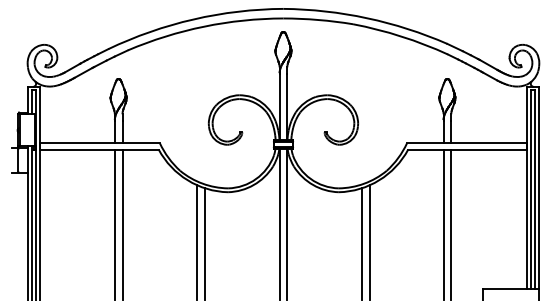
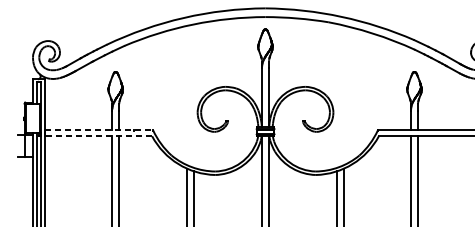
line: (100, 143) -> (99, 130), solid -> dashed
line: (99, 149) -> (98, 136), solid -> dashed

